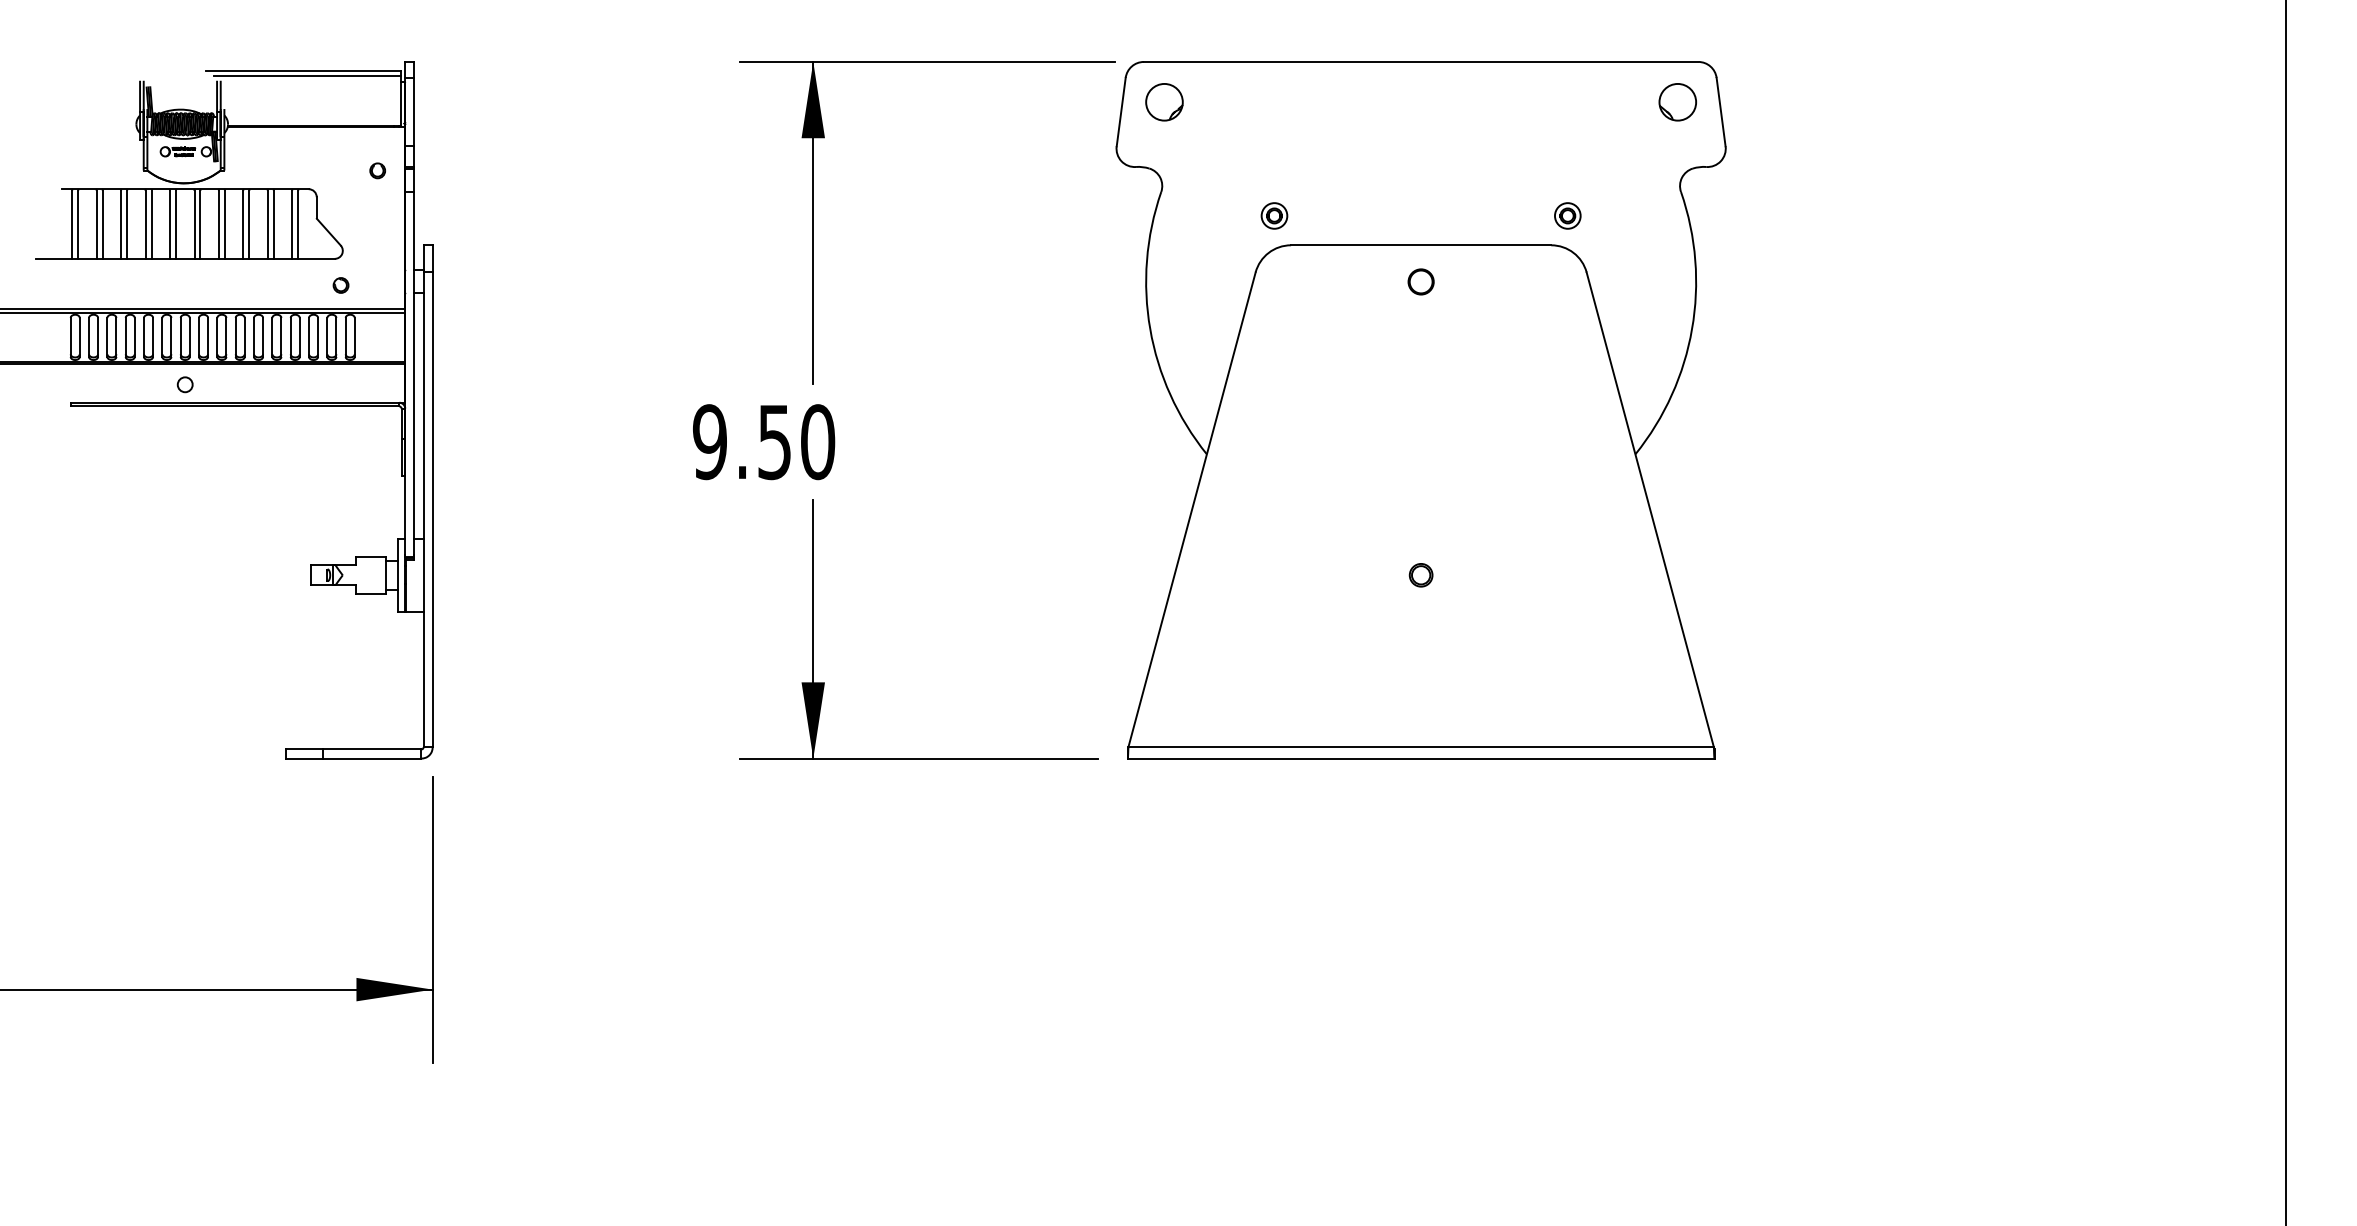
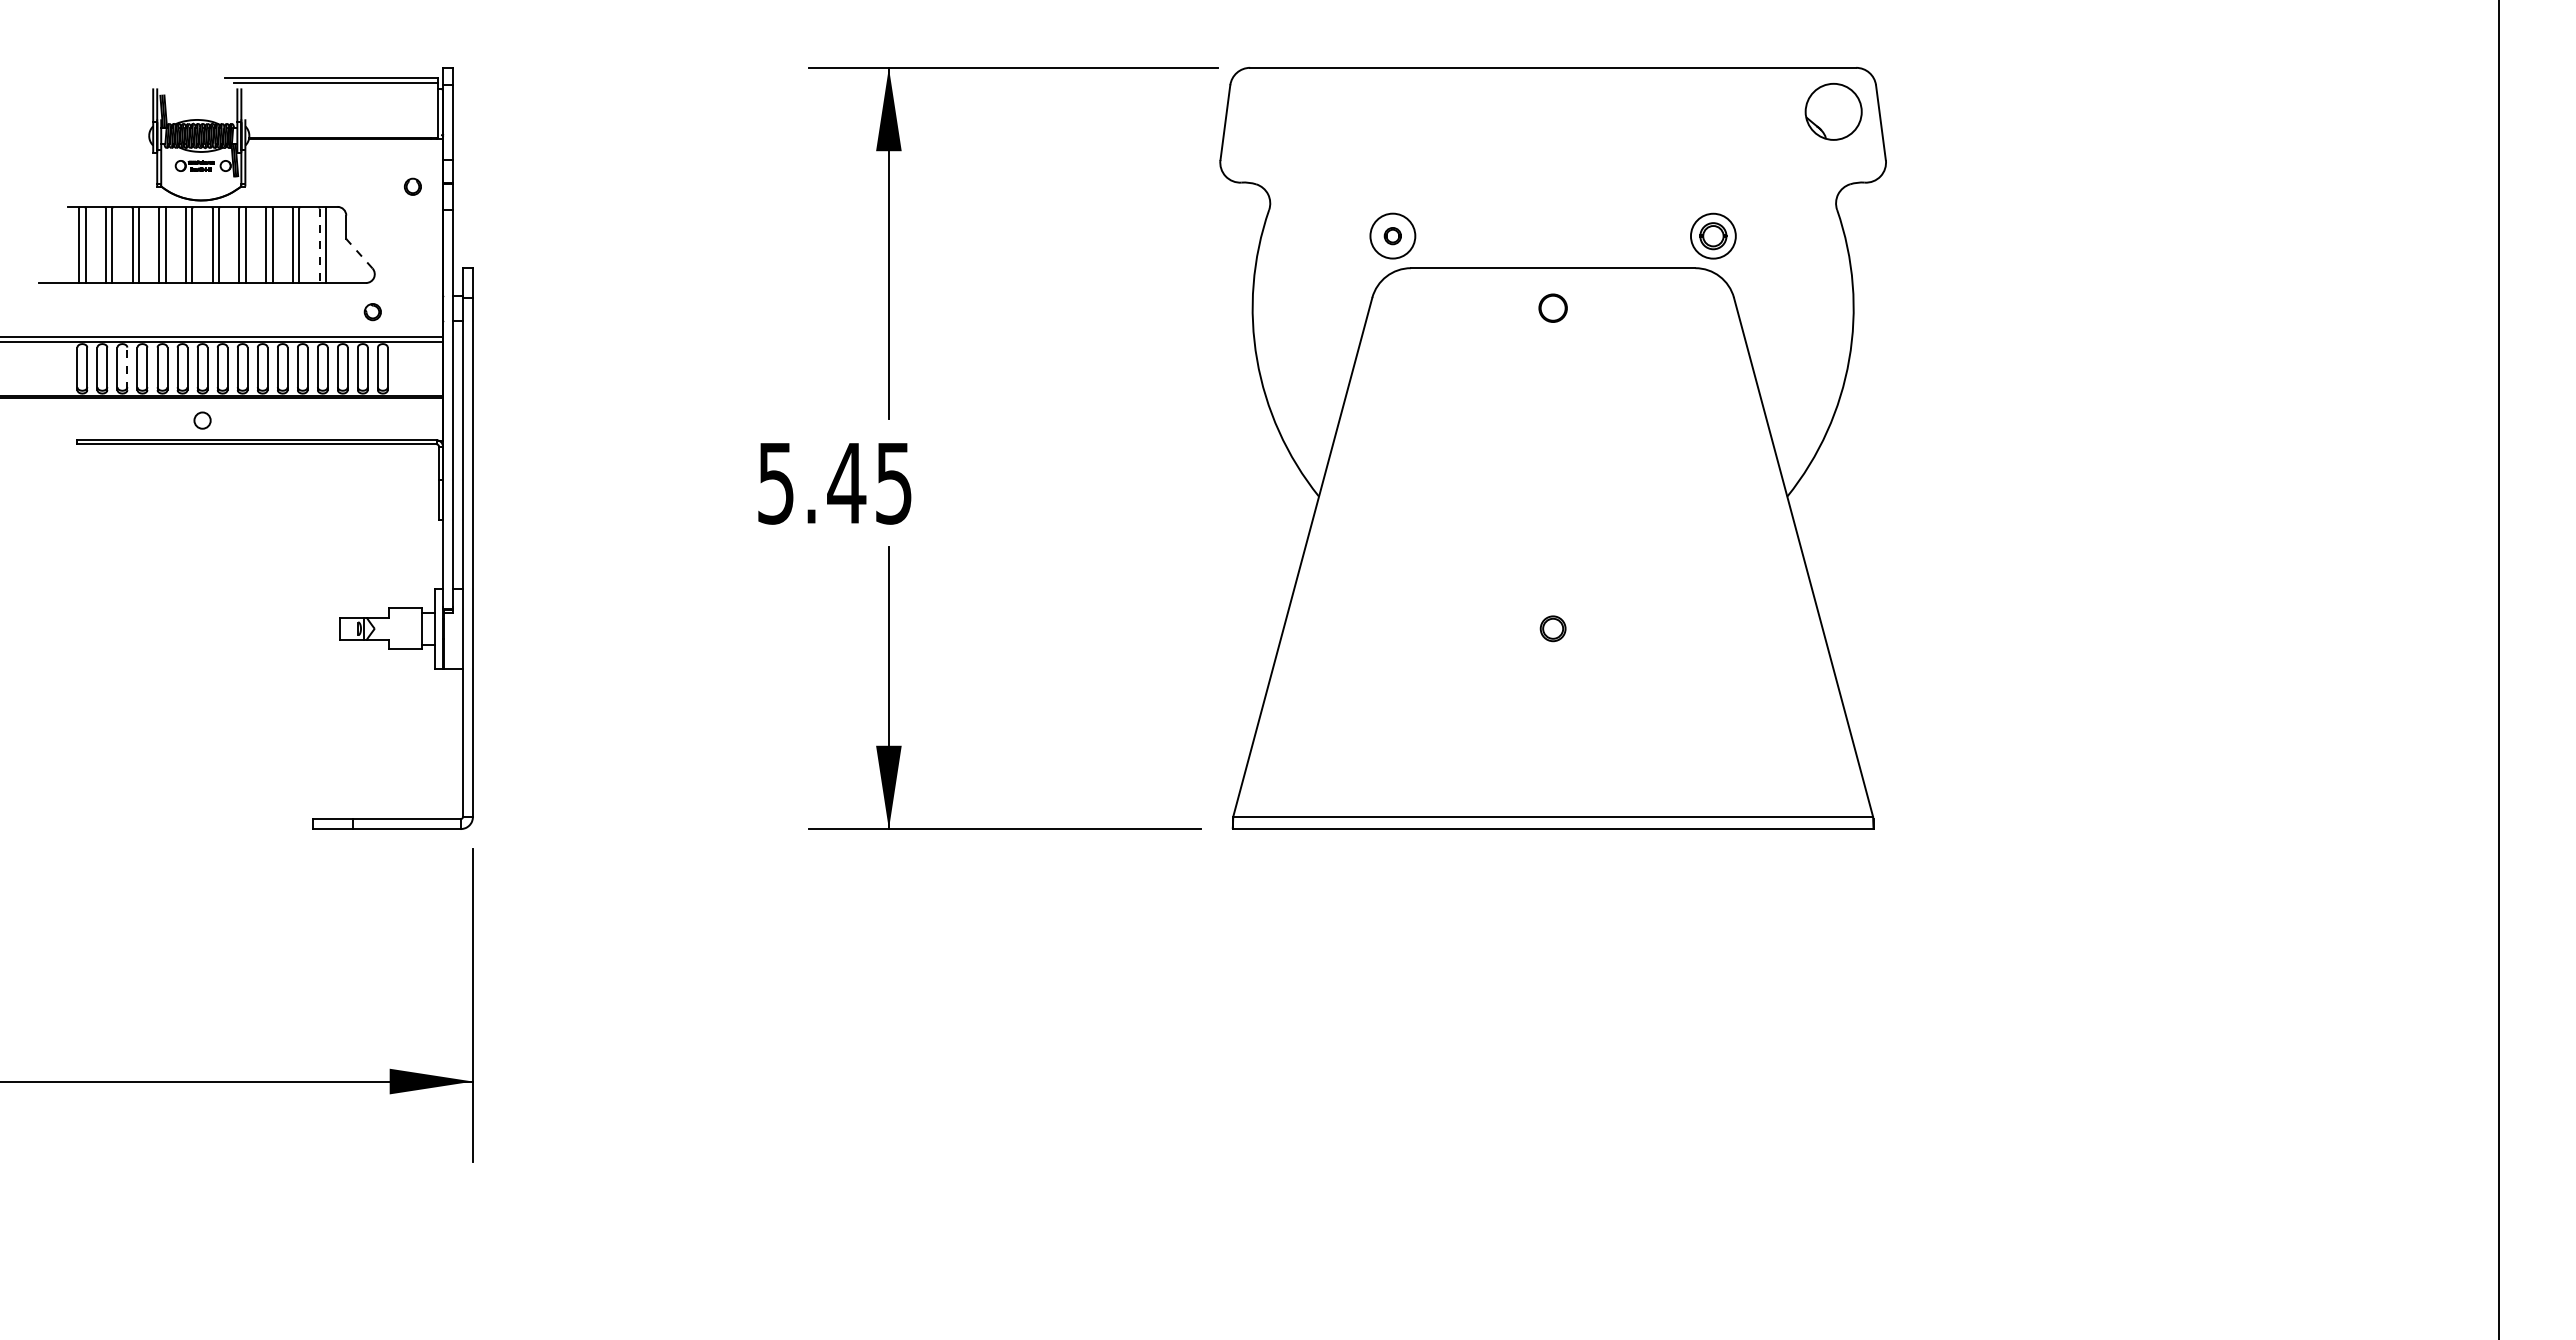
part: (1164, 101) -> (1272, 111), removed
part: (1677, 101) -> (1833, 111), size x1.4
part: (1567, 215) -> (1713, 235), size x1.6
circle: (1274, 216) -> (1392, 236), size x1.6
line: (292, 225) -> (319, 246), solid -> dashed
line: (328, 231) -> (359, 253), solid -> dashed
line: (116, 337) -> (127, 368), solid -> dashed
text: (763, 441) -> (834, 482), 9.50 -> 5.45

